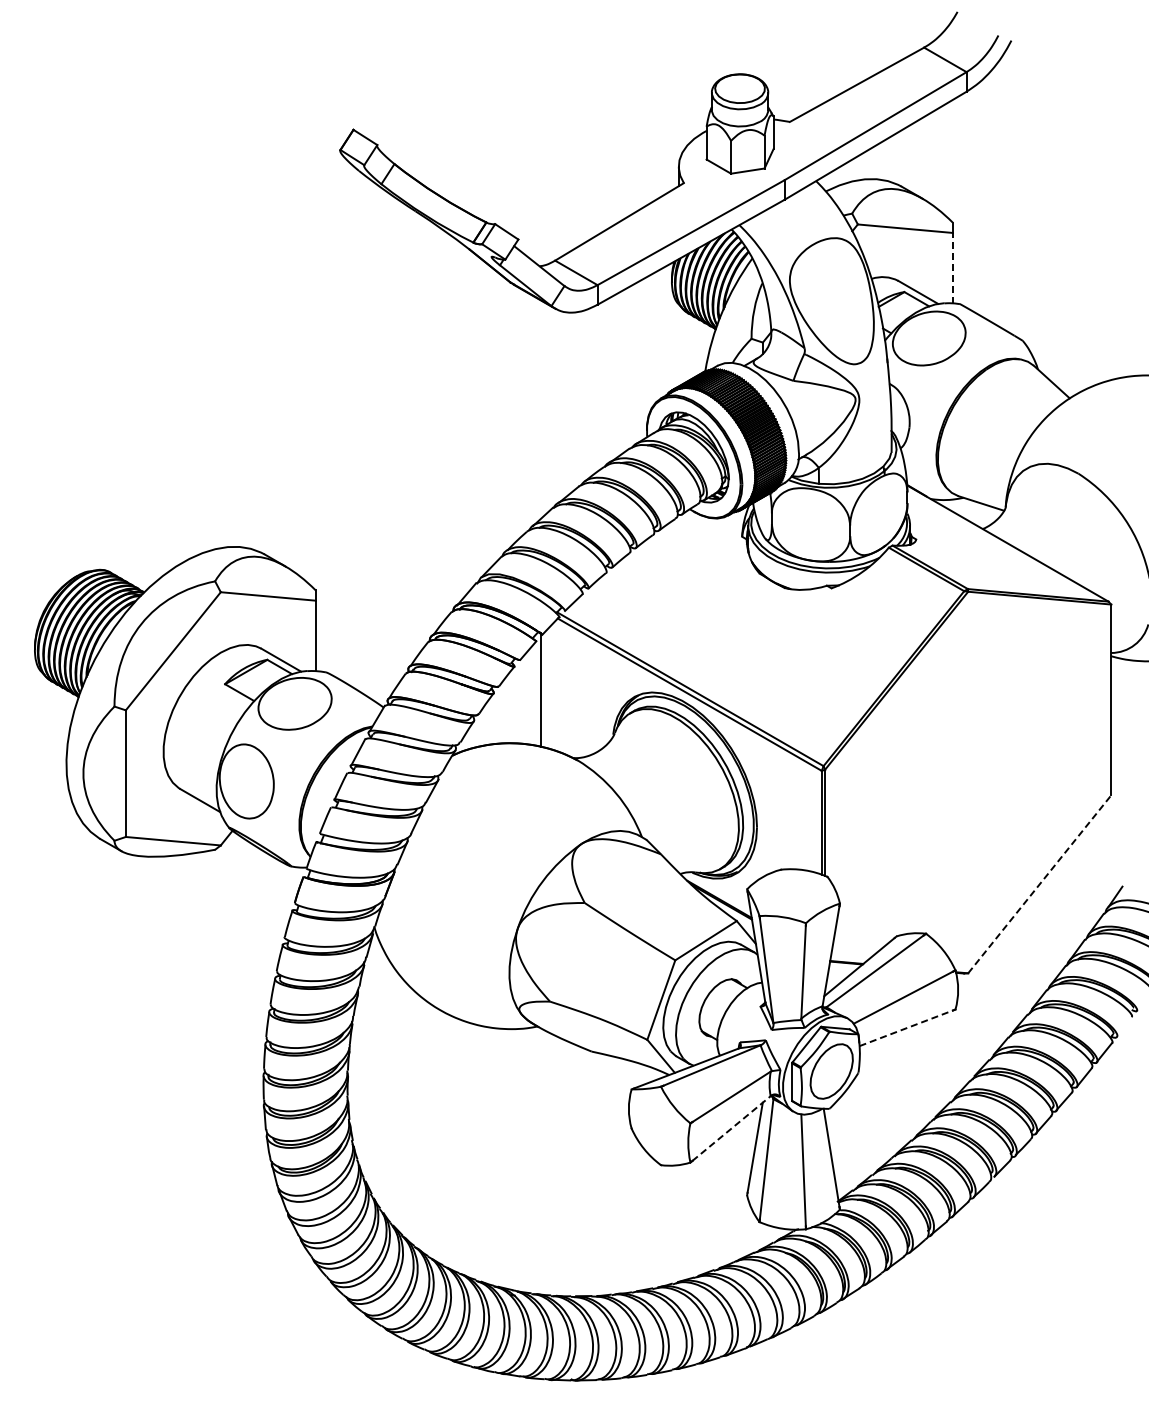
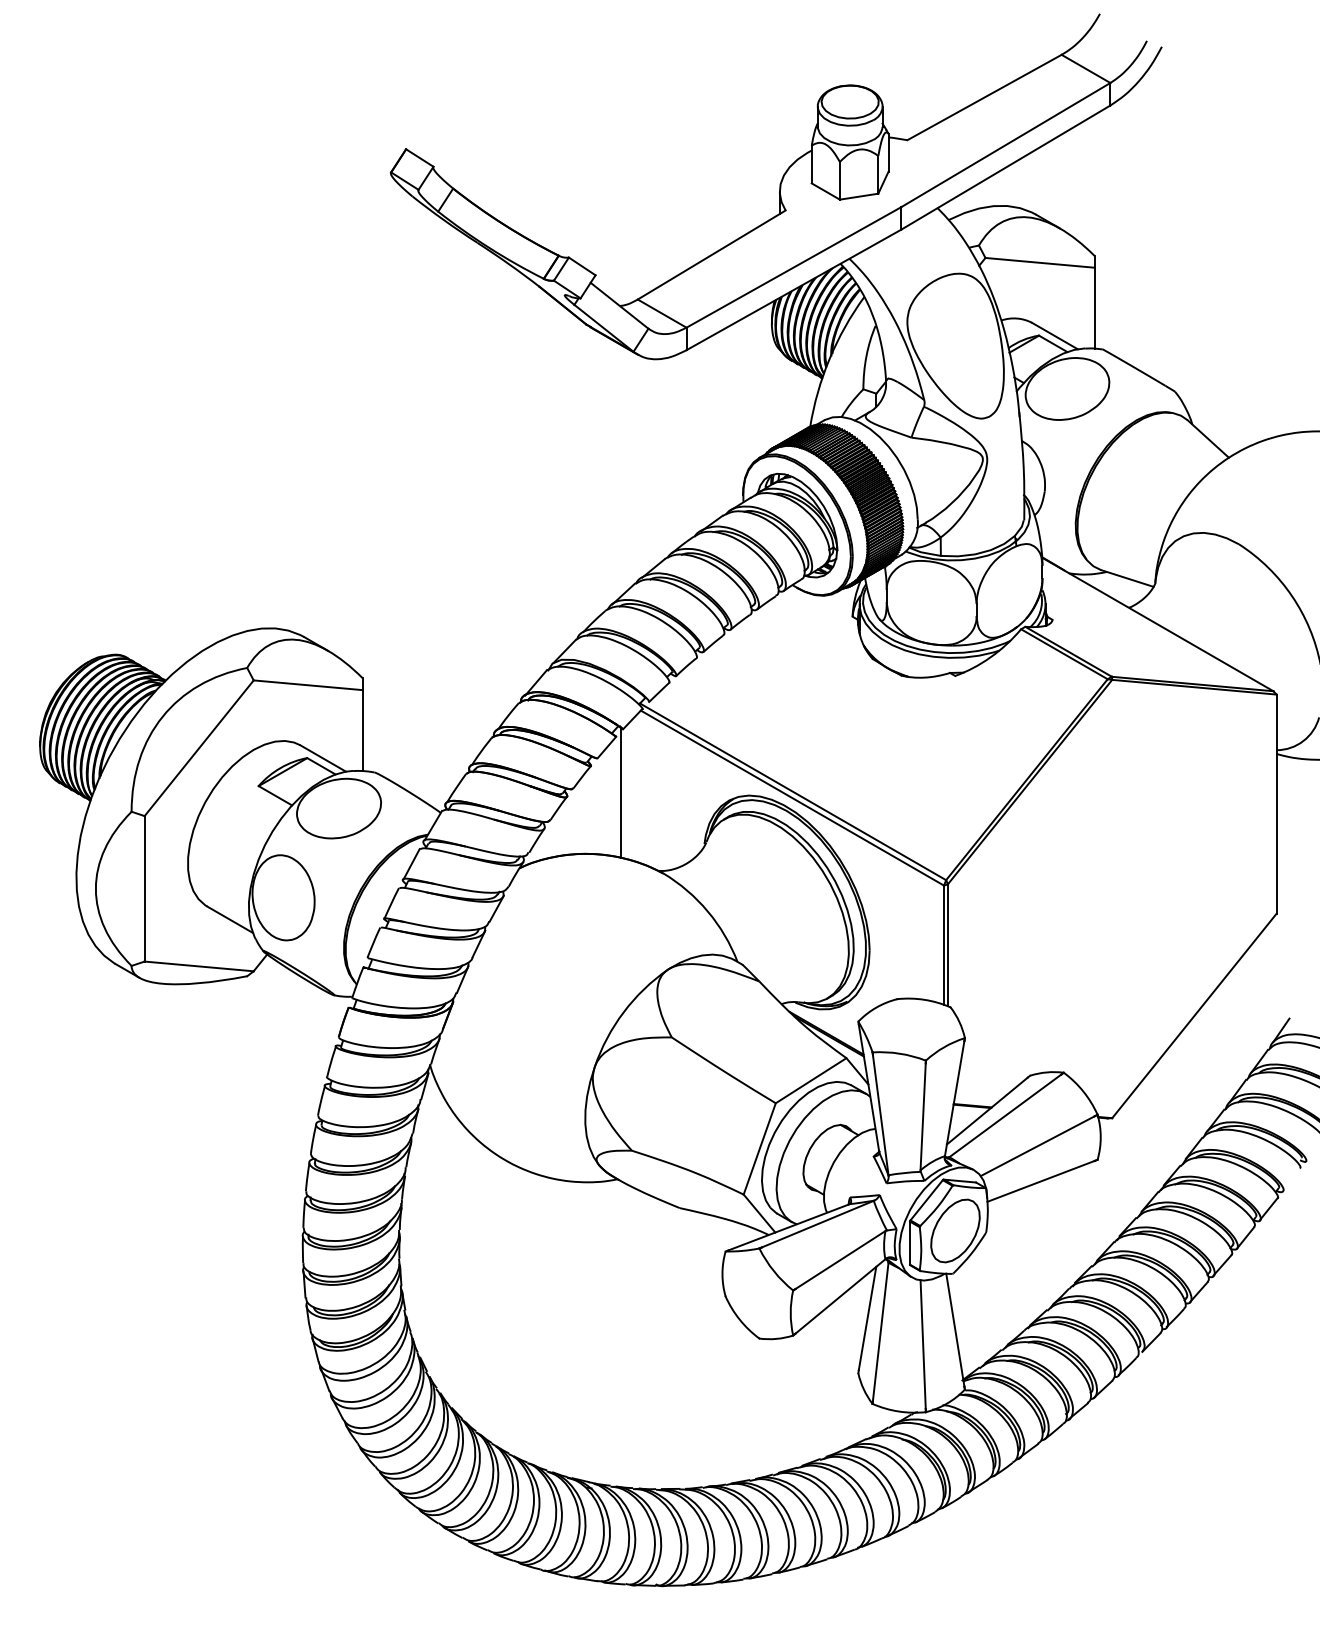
line: (952, 267) -> (1094, 307), dashed -> solid
line: (1040, 883) -> (1195, 1015), dashed -> solid
line: (906, 1028) -> (1041, 1181), dashed -> solid
line: (731, 1128) -> (840, 1296), dashed -> solid

